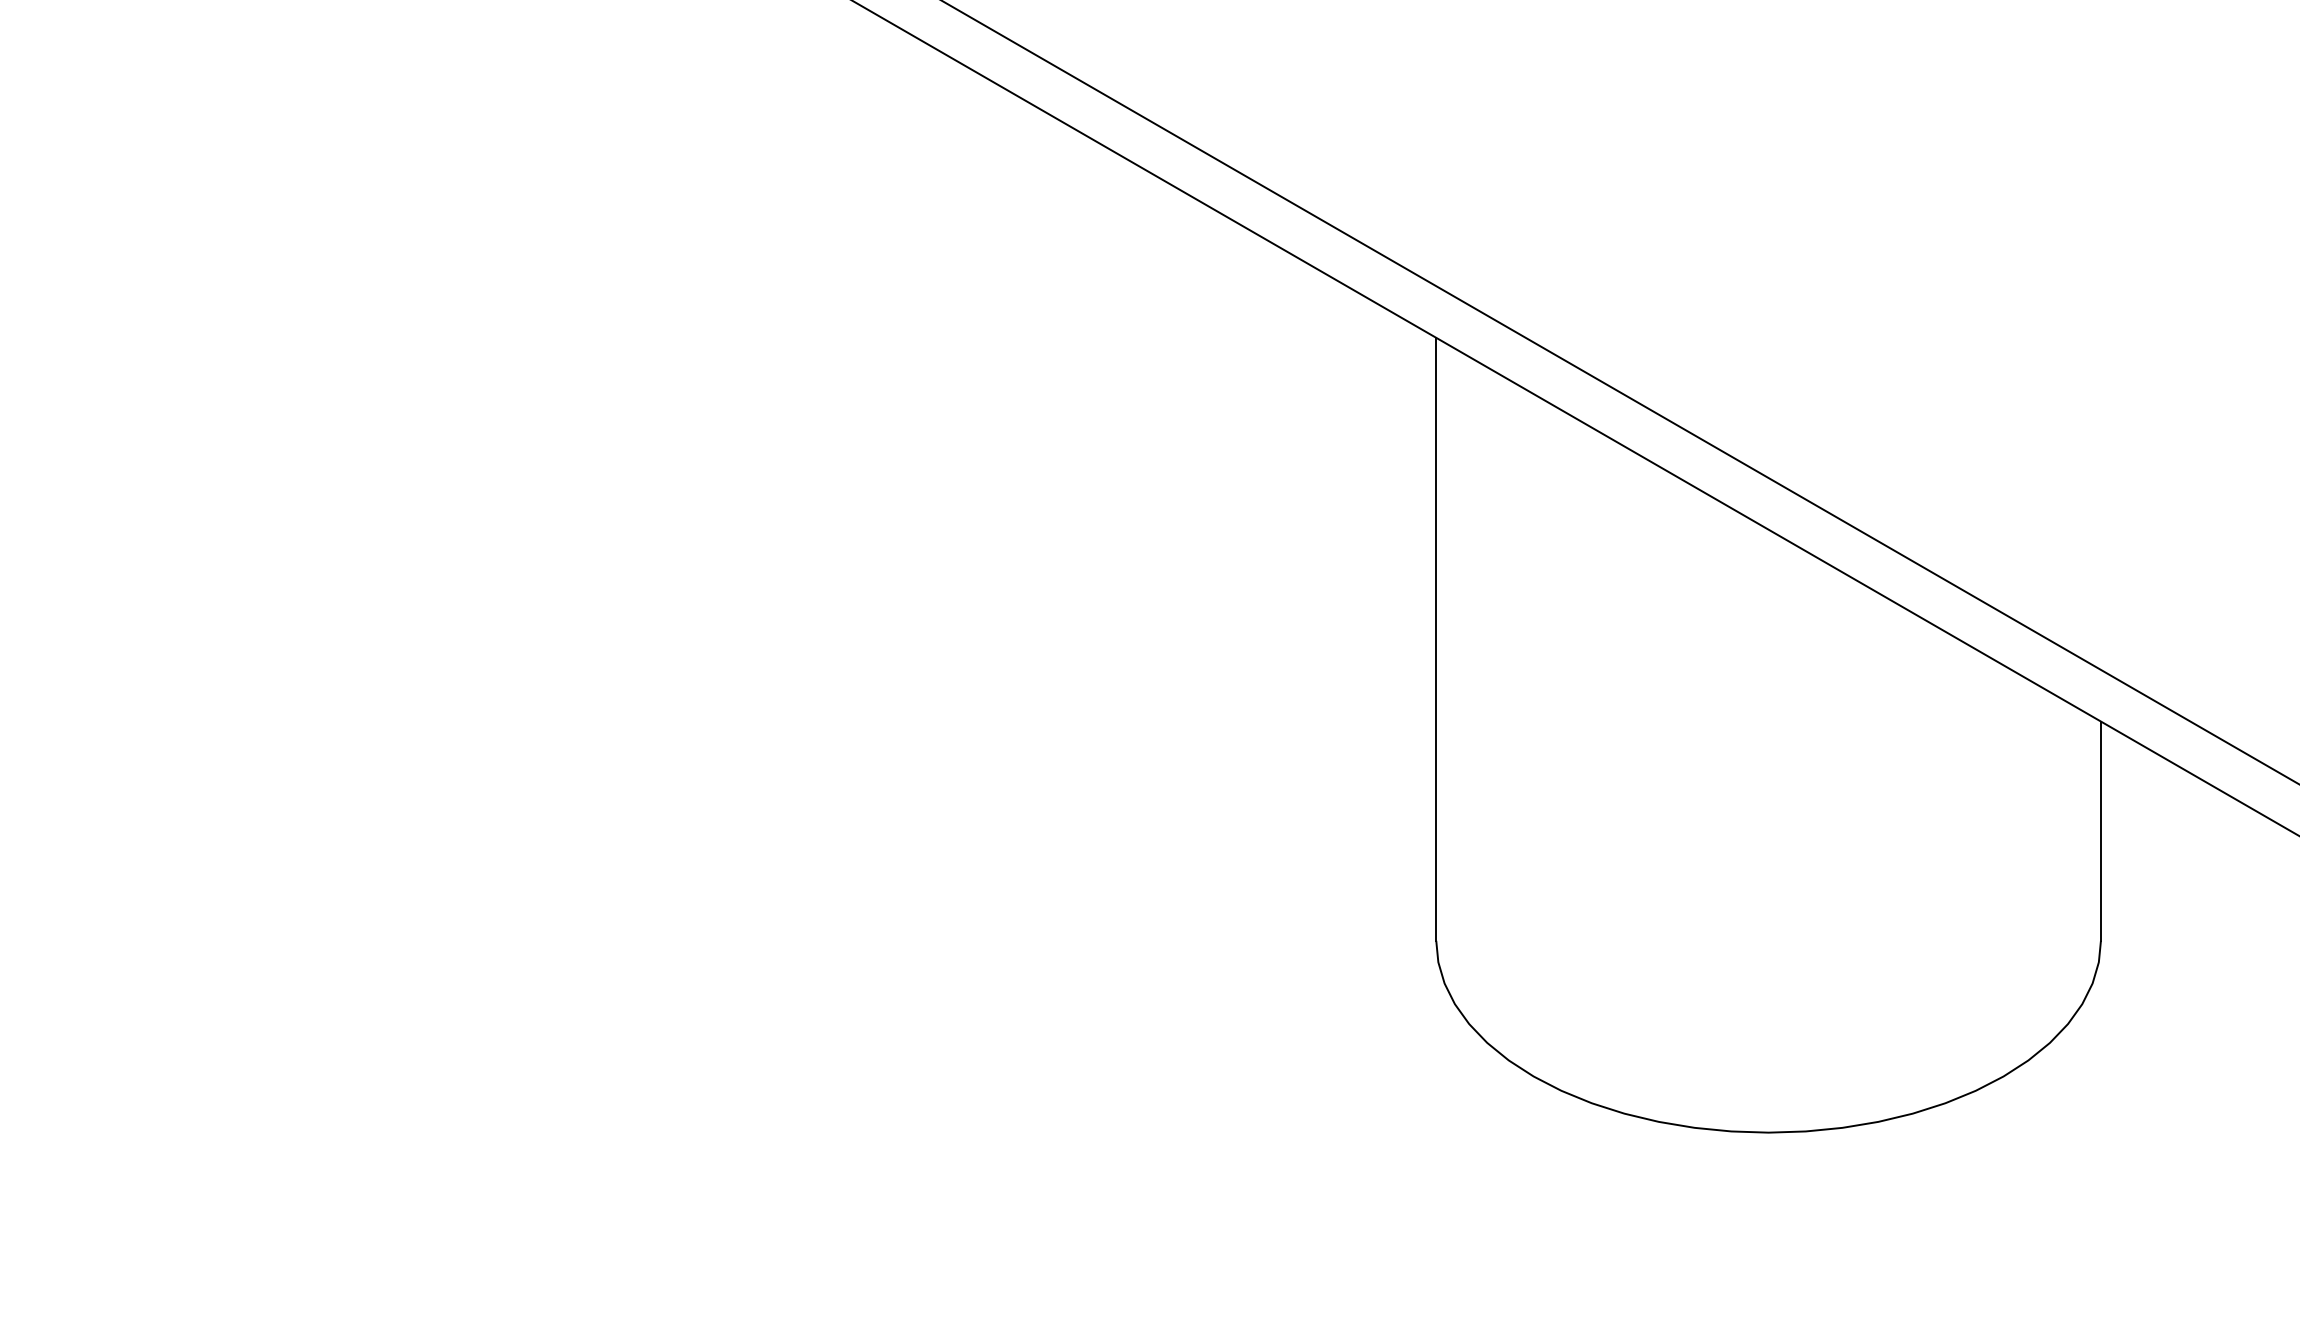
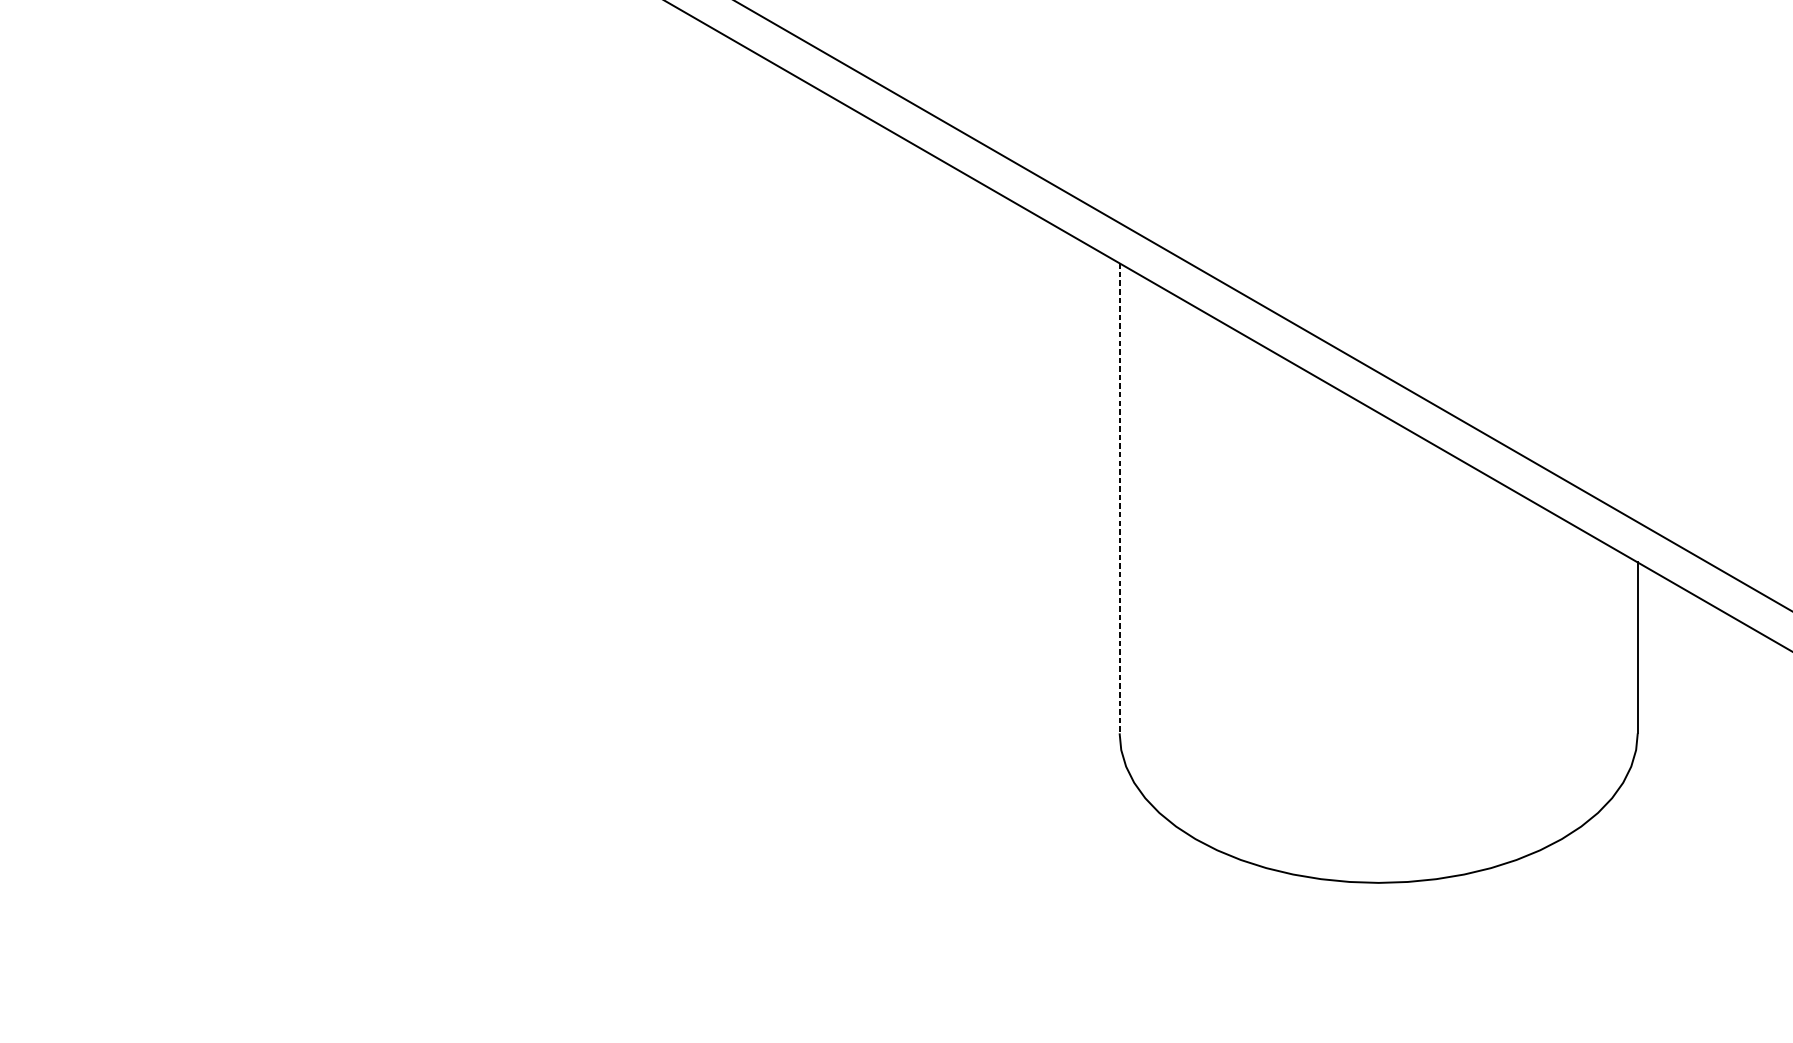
line: (1436, 639) -> (1119, 498), solid -> dashed

